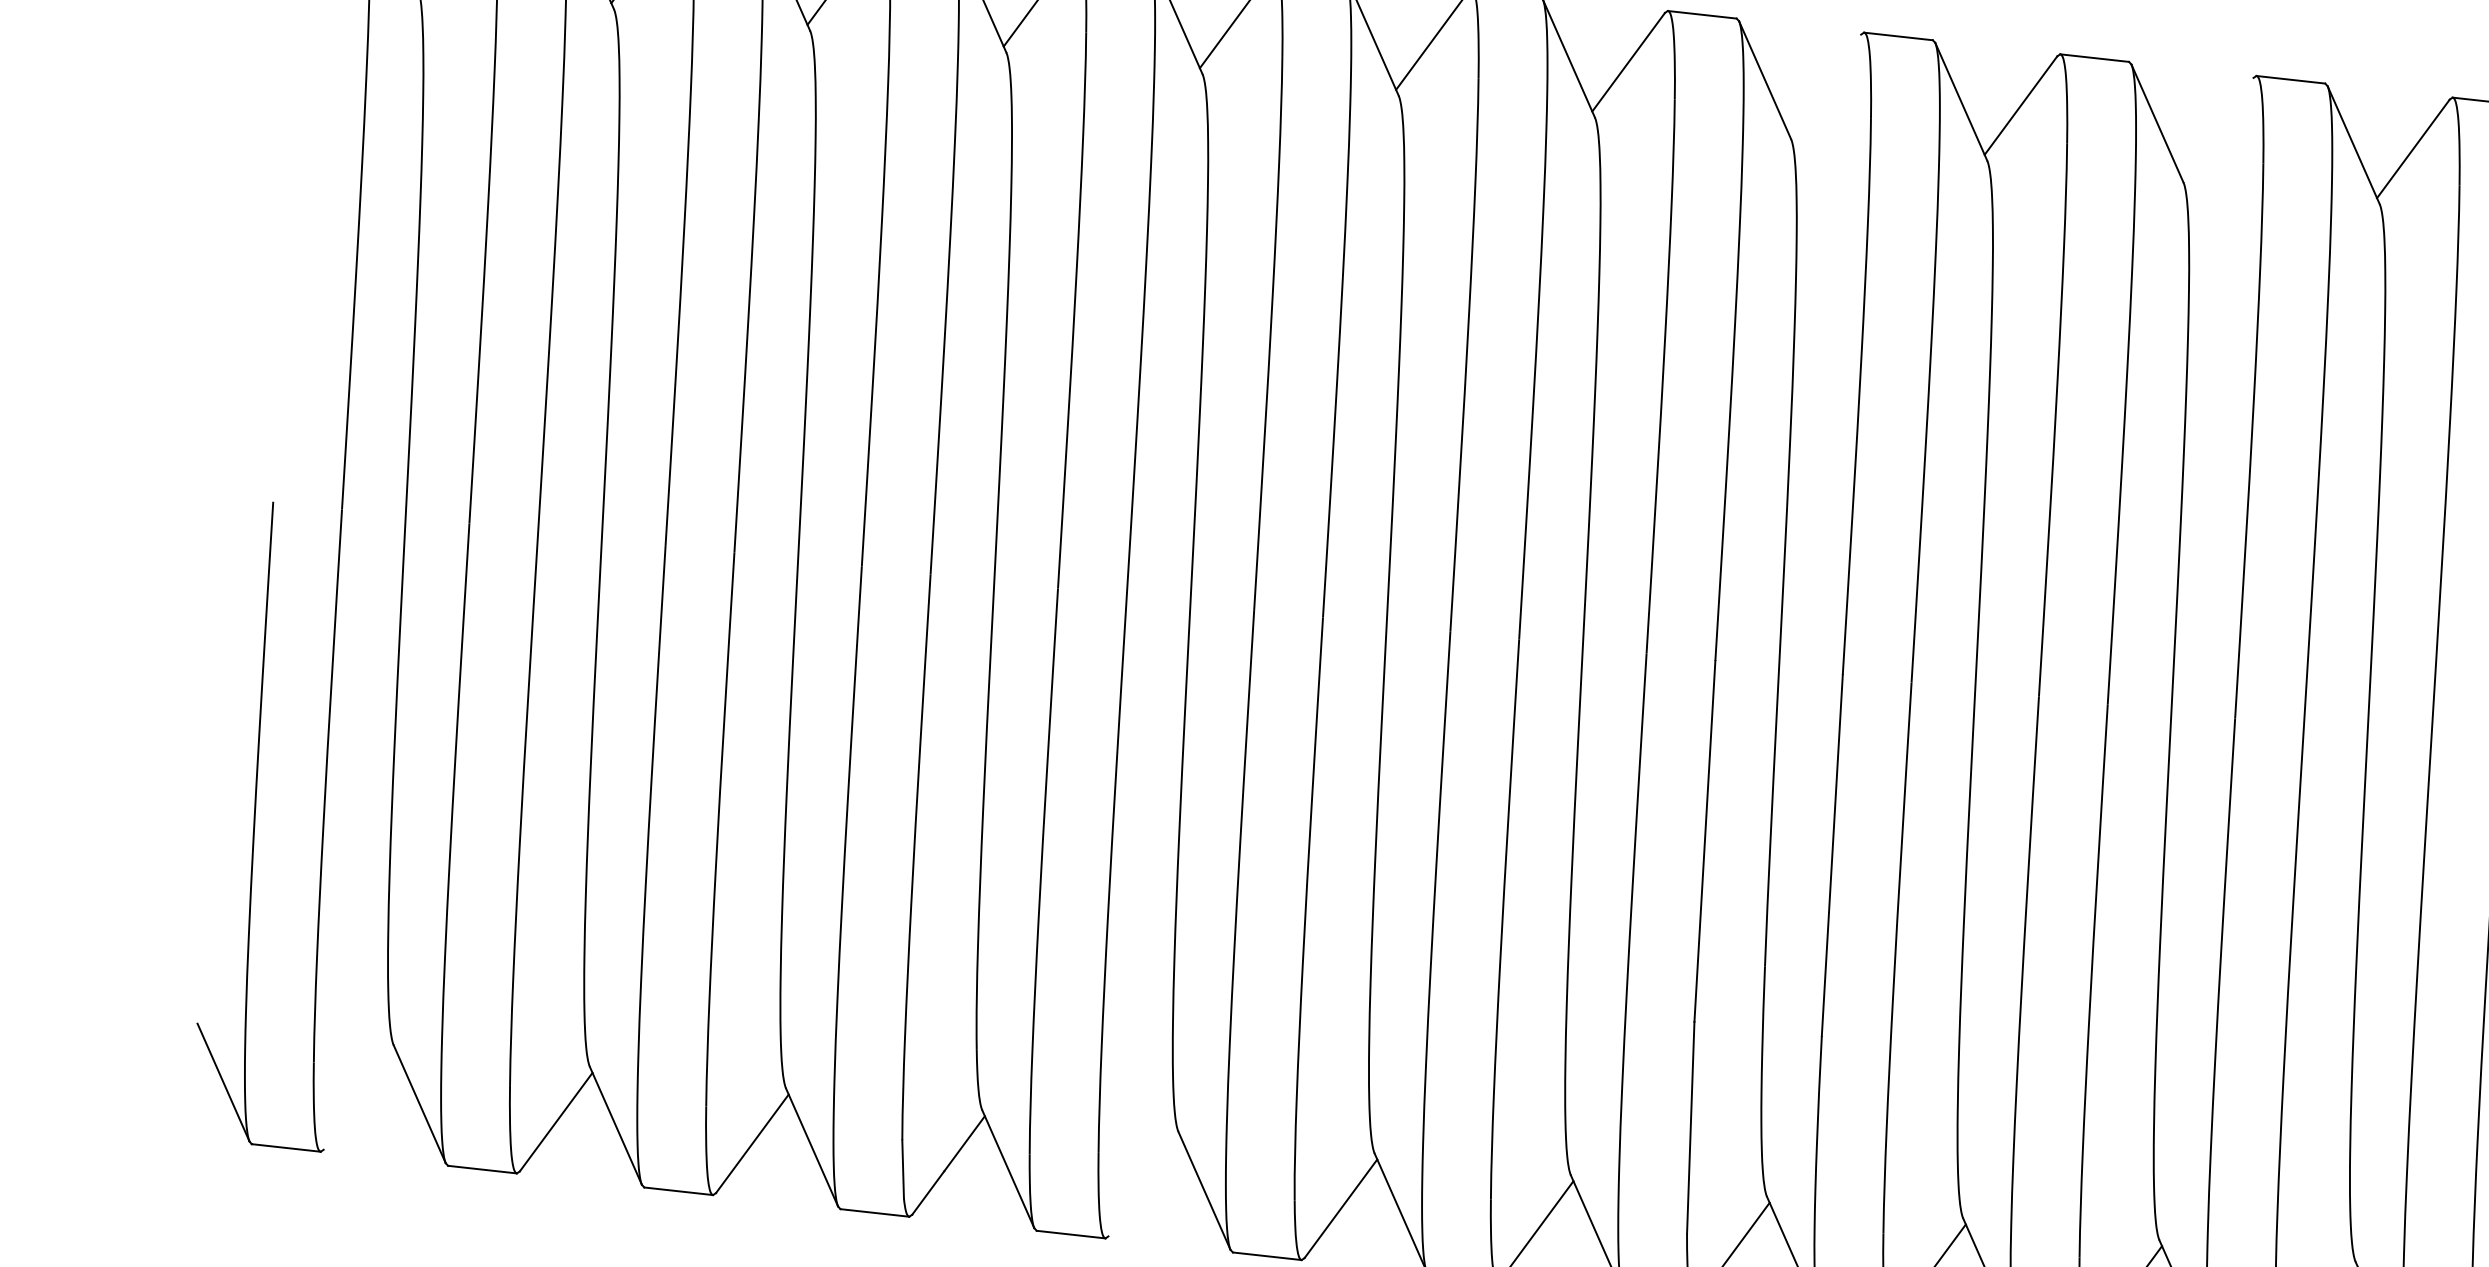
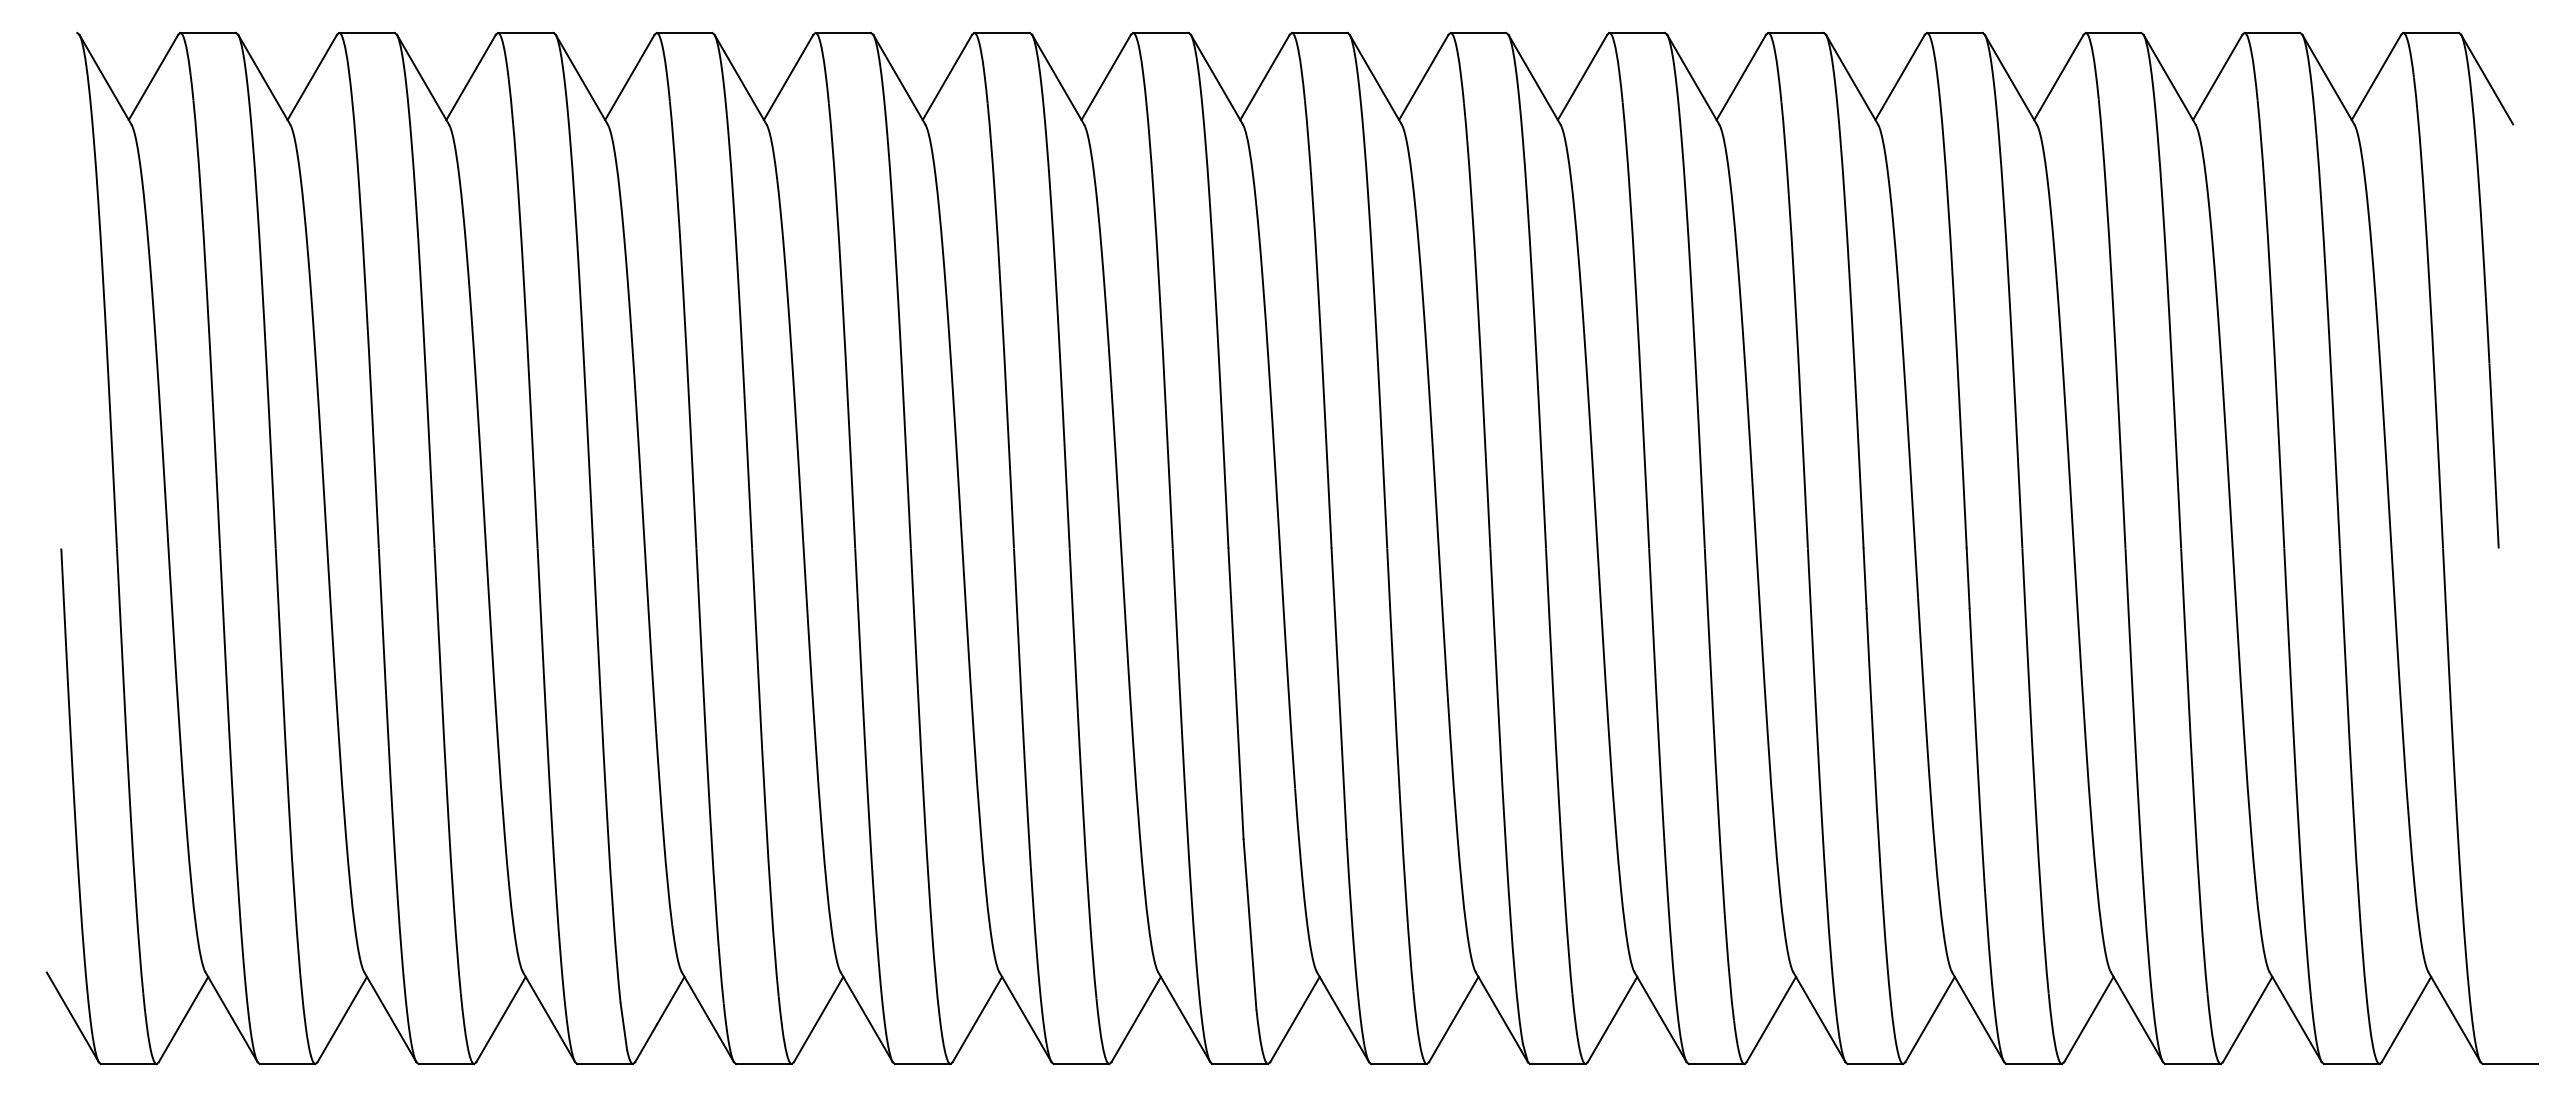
line: (1824, 83) -> (1264, 77), added
line: (2217, 127) -> (1582, 77), added
line: (359, 1100) -> (183, 1019), added
line: (1144, 1187) -> (818, 1019), added

